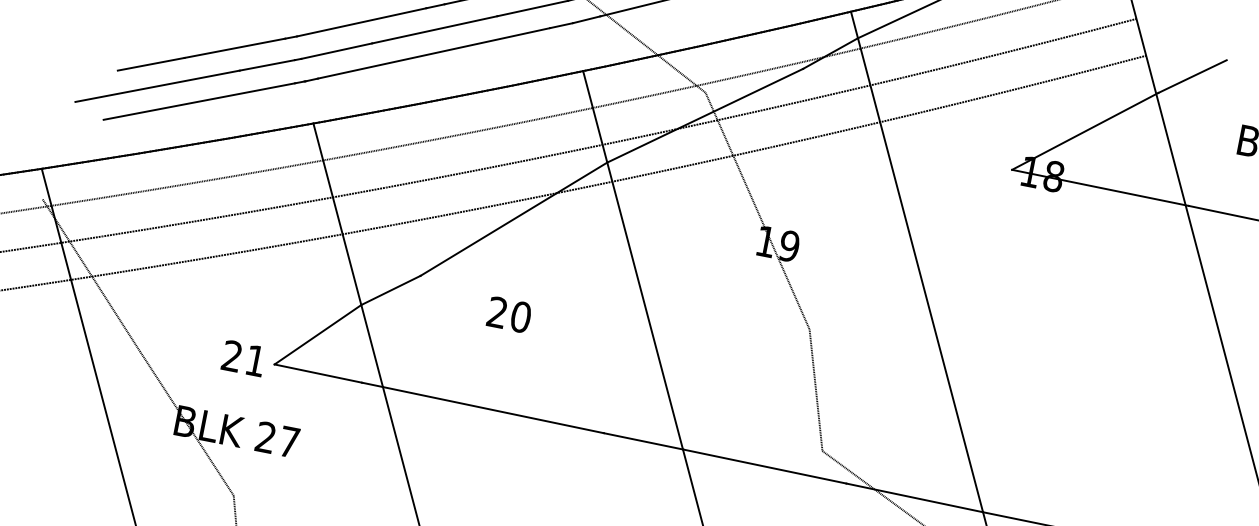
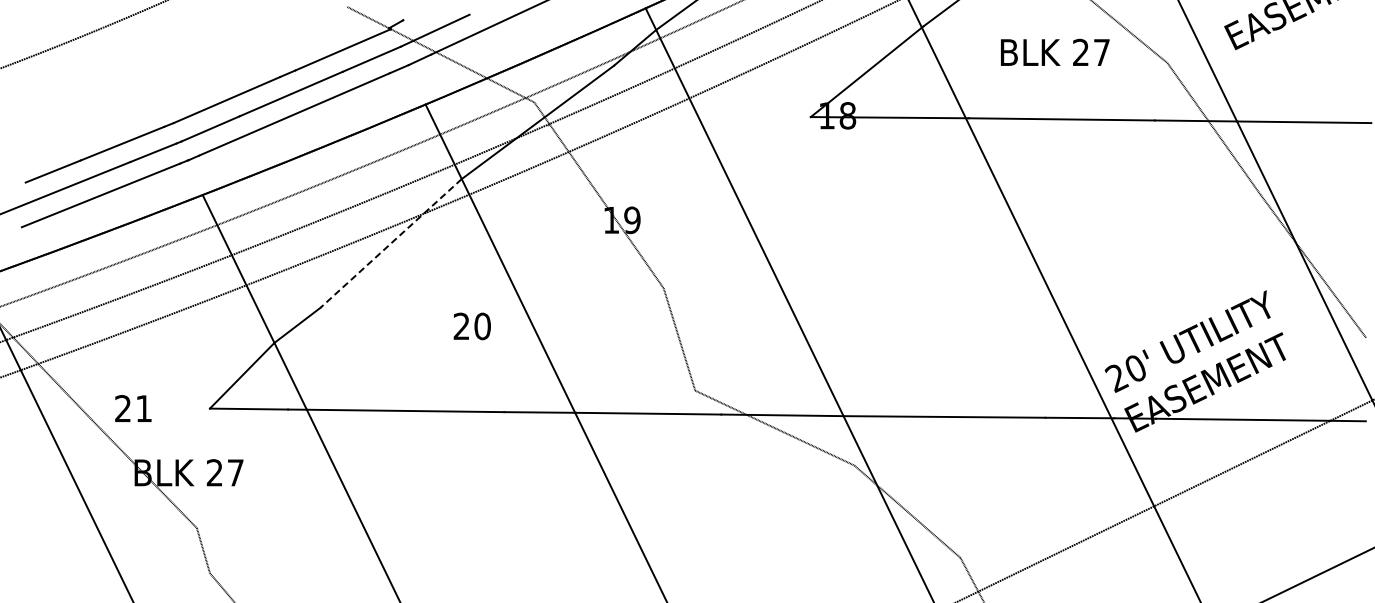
line: (514, 219) -> (391, 243), solid -> dashed
text: (508, 314) -> (471, 326), moved
text: (243, 358) -> (133, 408), moved

